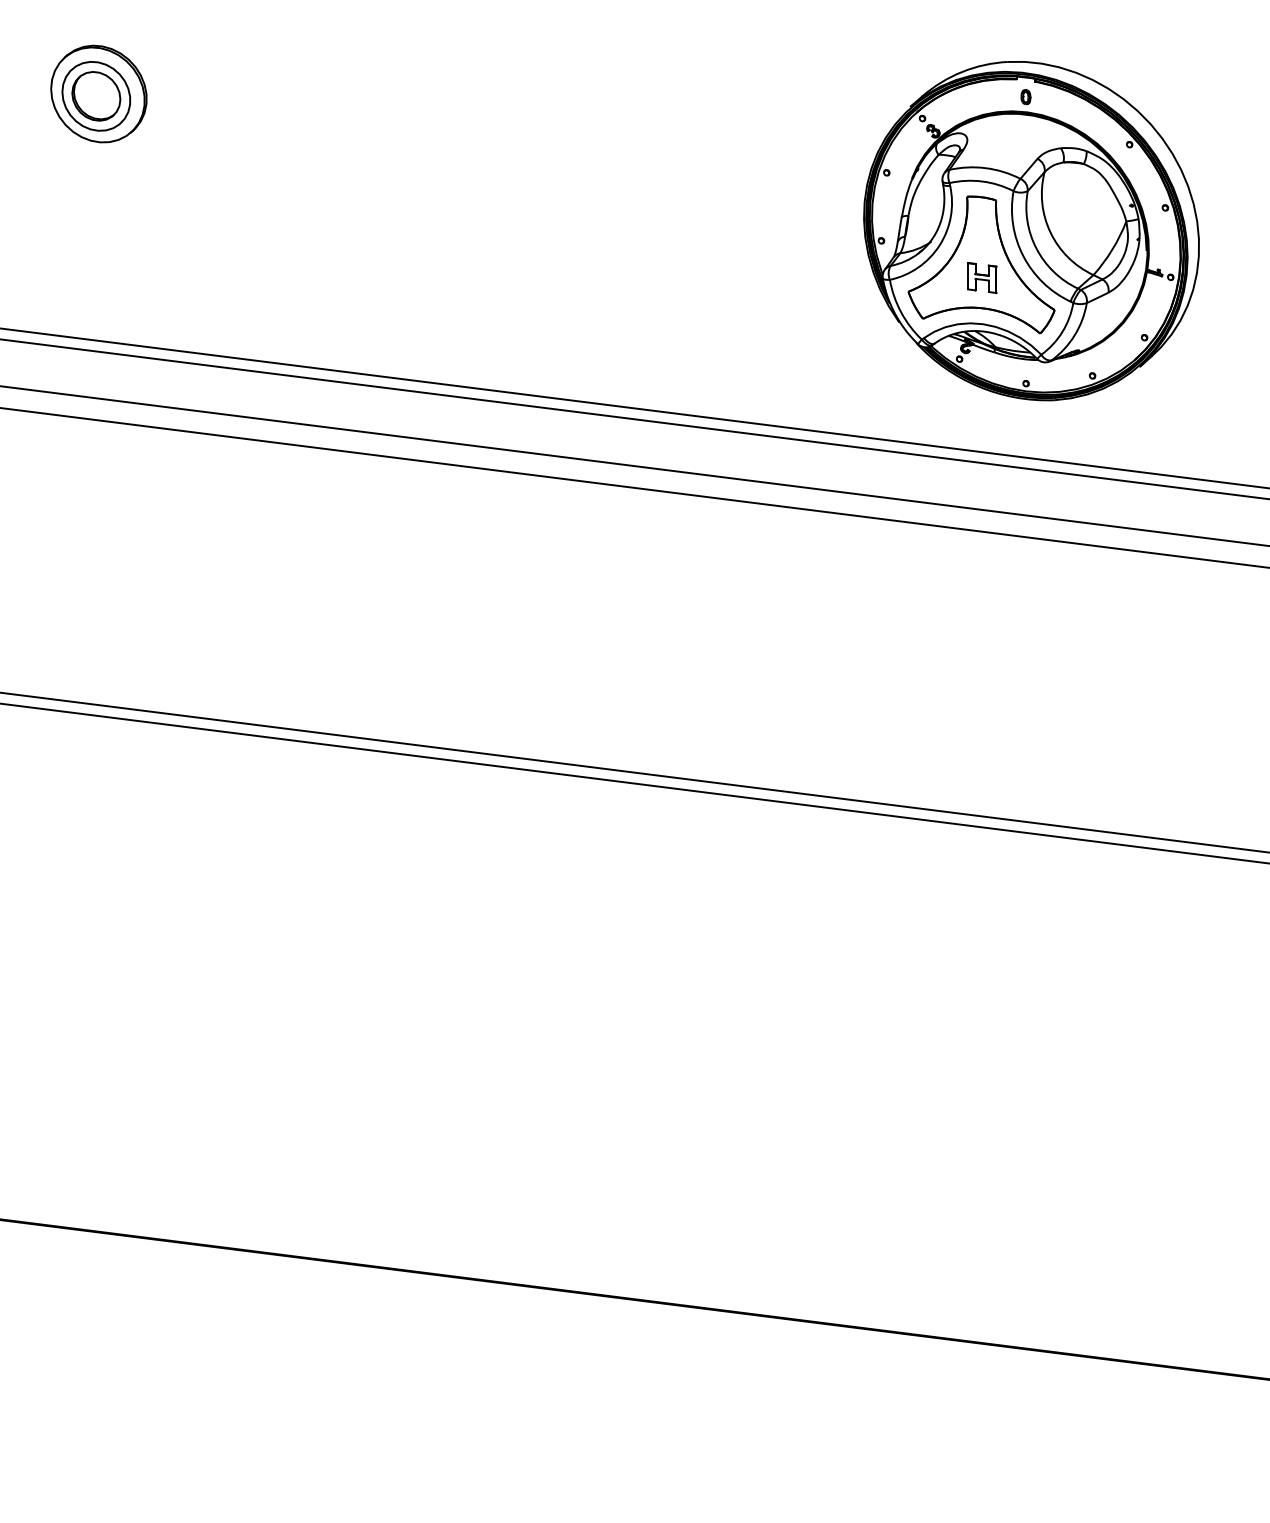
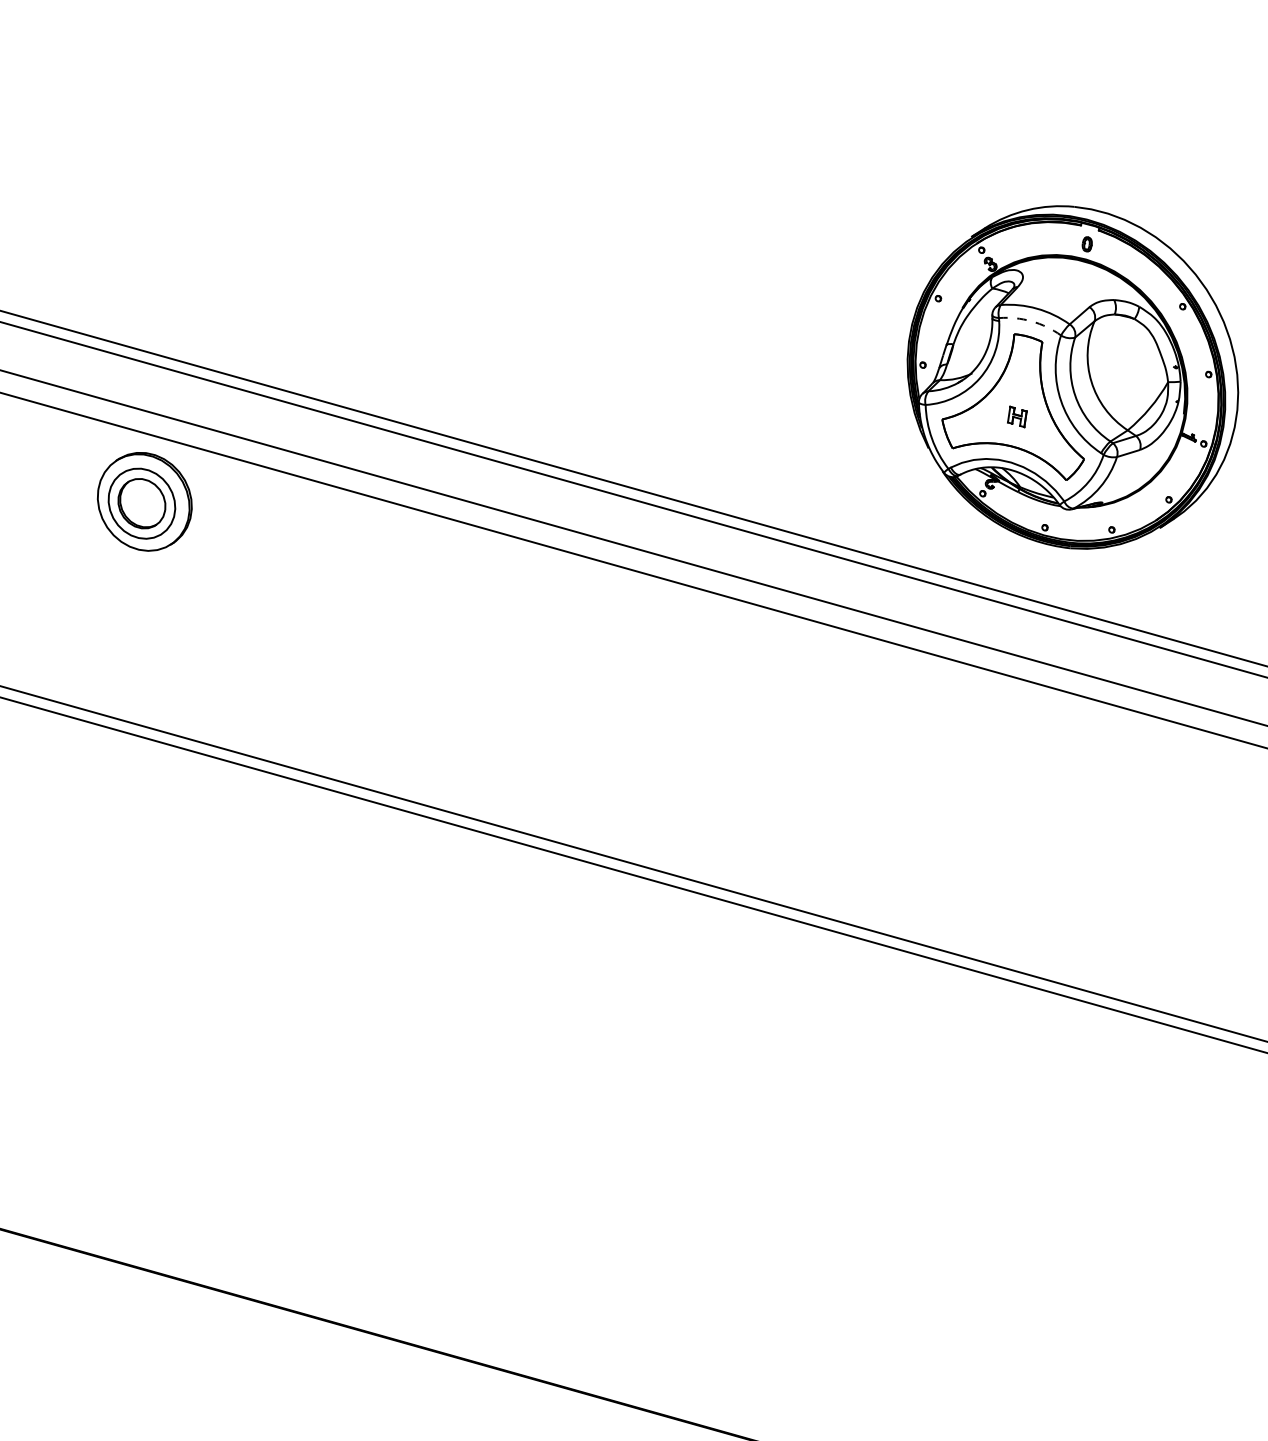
part: (98, 93) -> (144, 501), moved
arc: (982, 181) -> (1031, 321), solid -> dashed
part: (982, 278) -> (1017, 417), size x0.6

